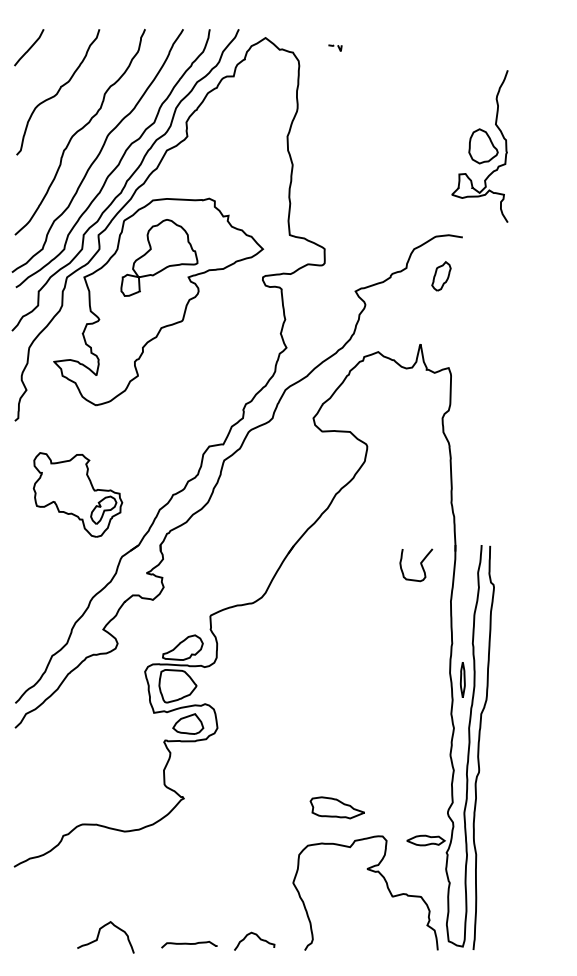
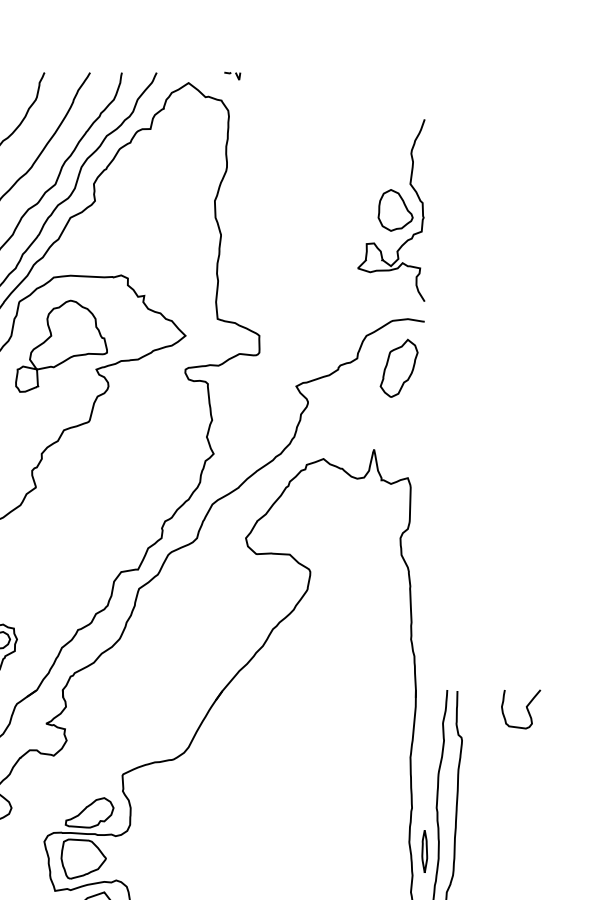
part: (335, 47) -> (232, 75), moved
part: (479, 146) -> (390, 210), moved
part: (441, 276) -> (399, 368), size x1.67
curve: (420, 565) -> (526, 709), moved

